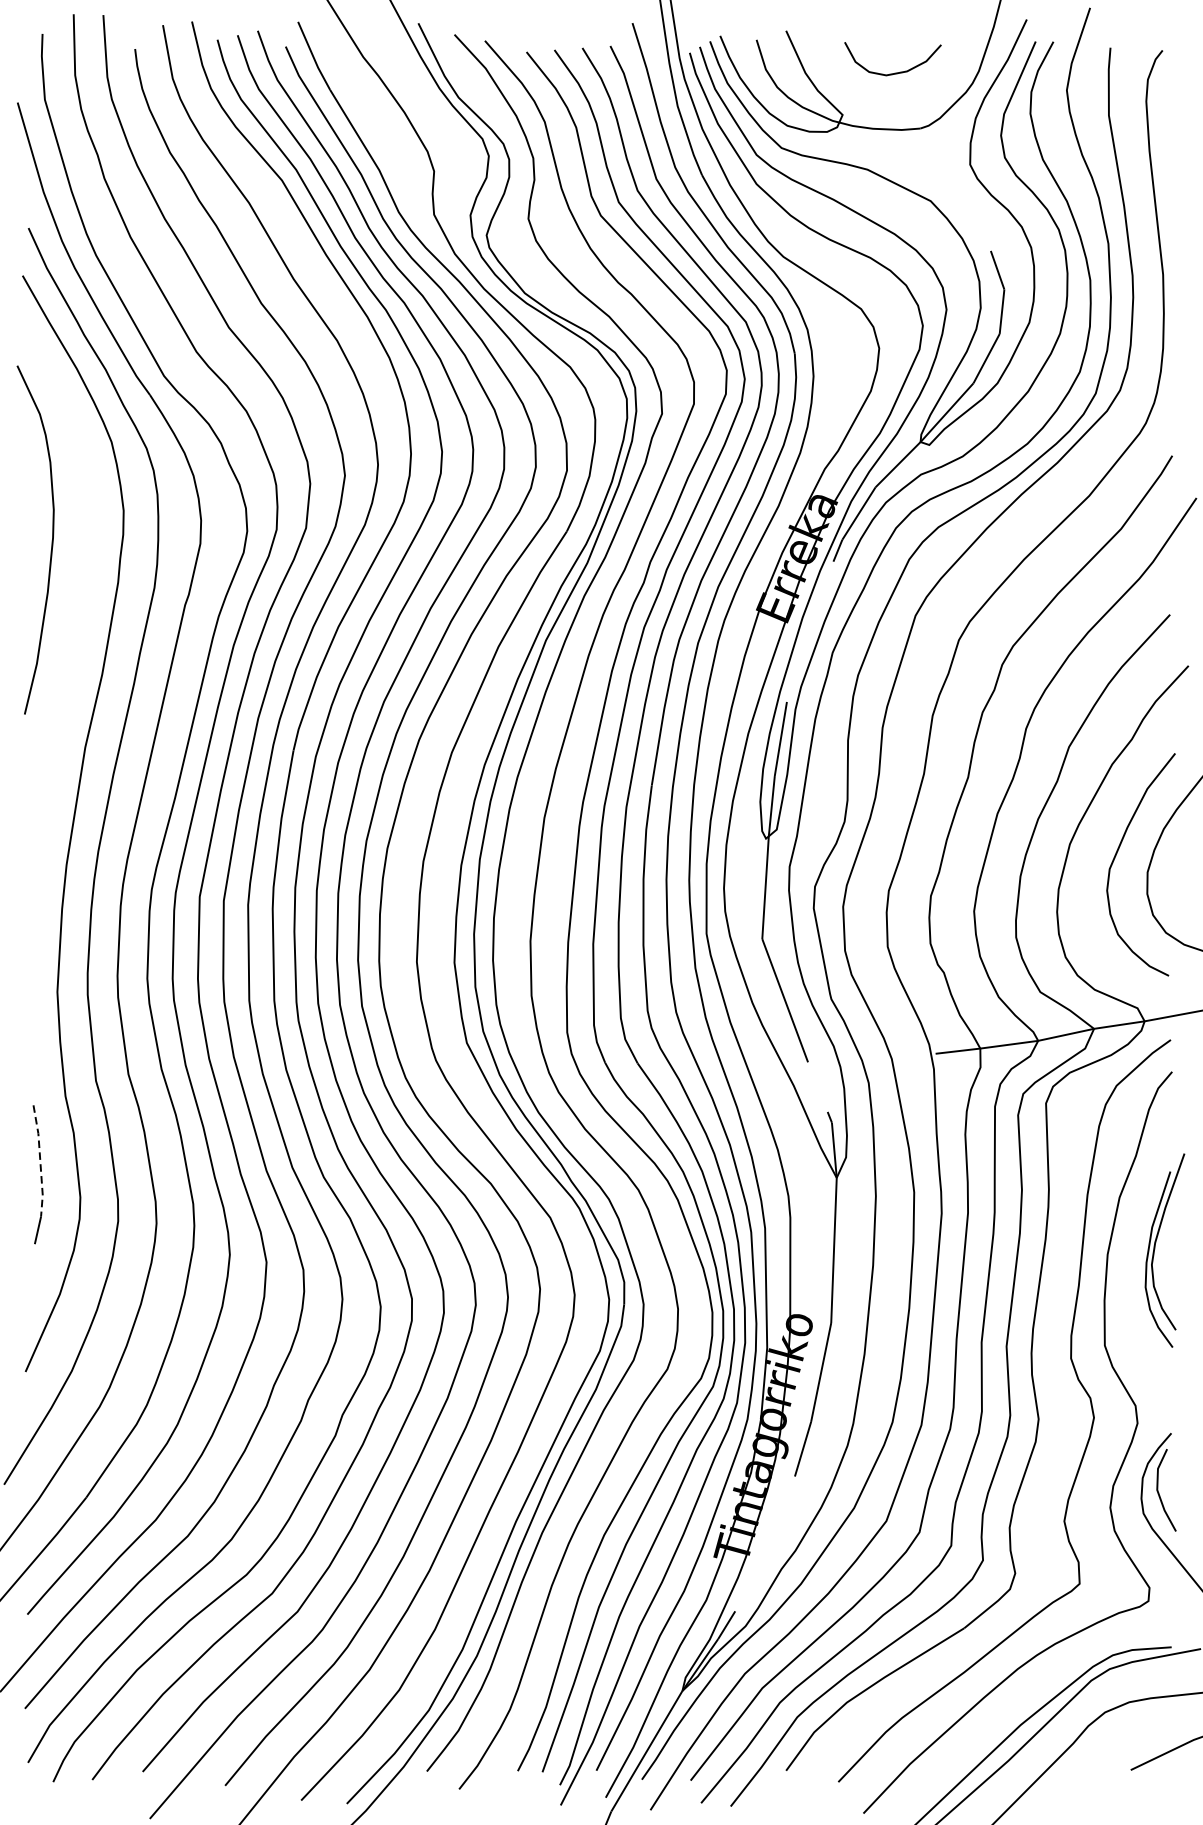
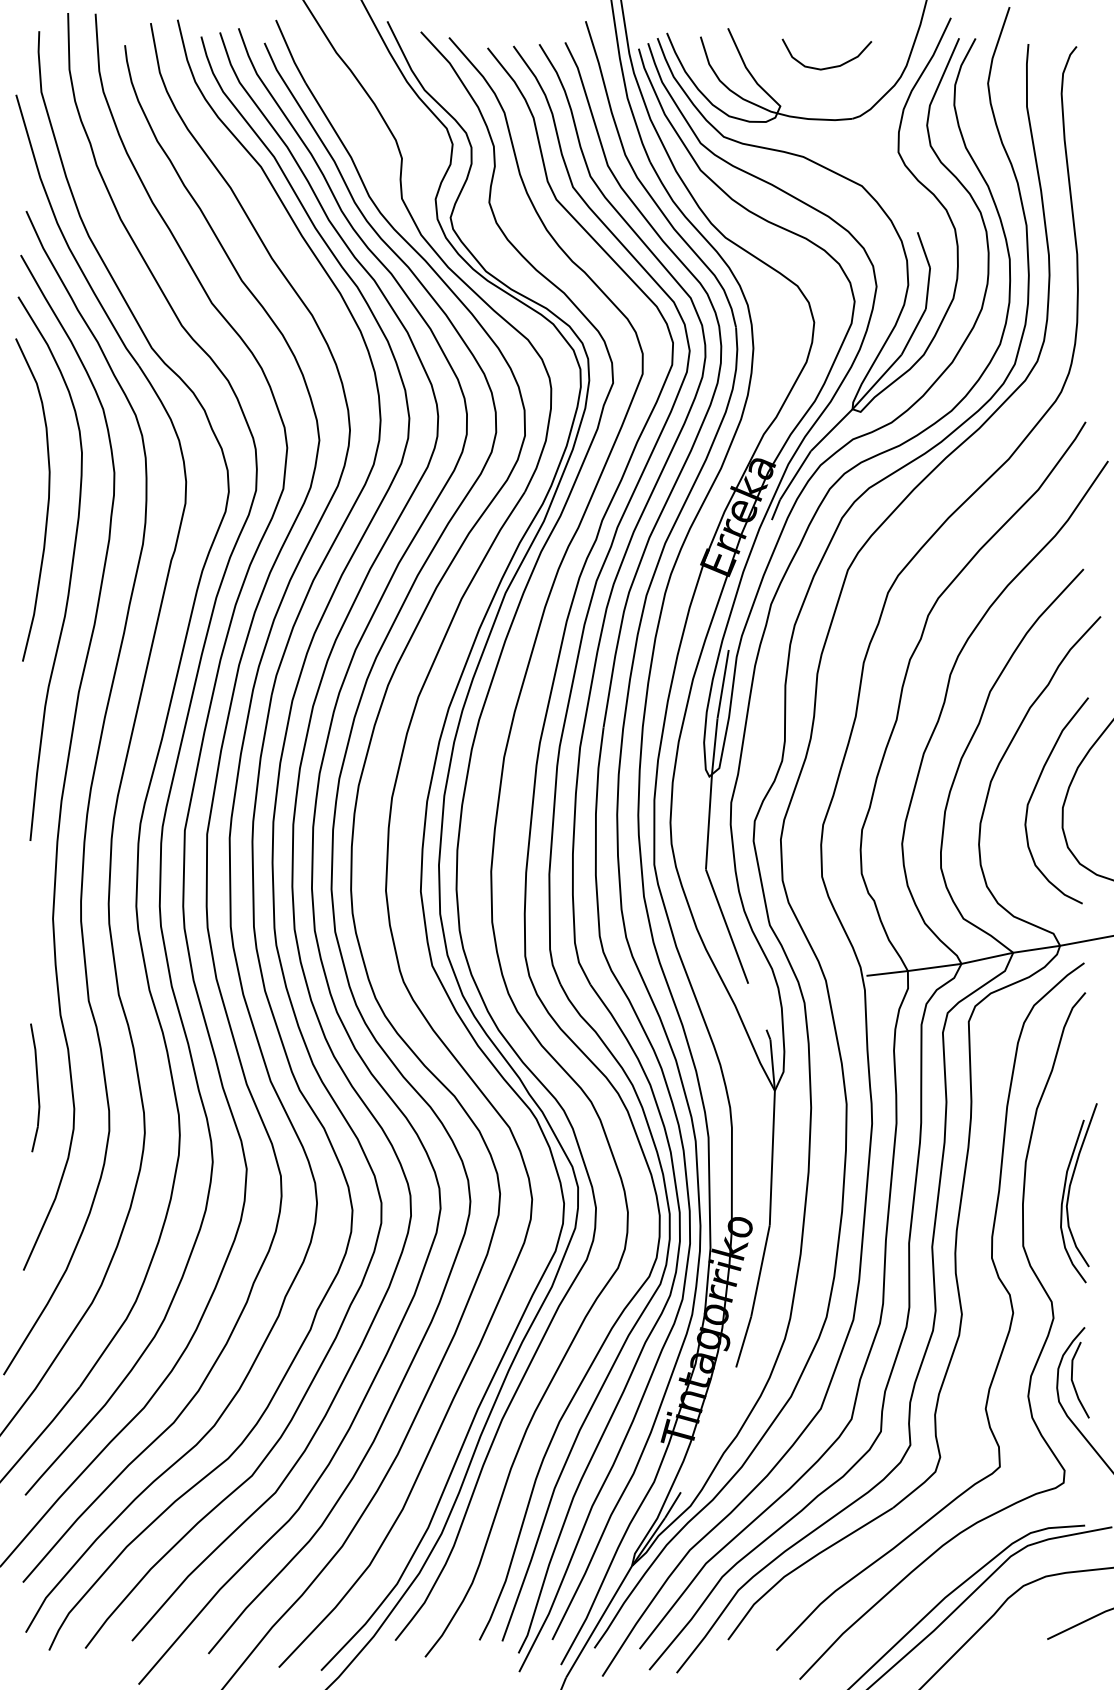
curve: (76, 615) -> (70, 569), added
line: (40, 1161) -> (37, 1075), dashed -> solid
part: (1155, 1247) -> (1070, 1190), moved

